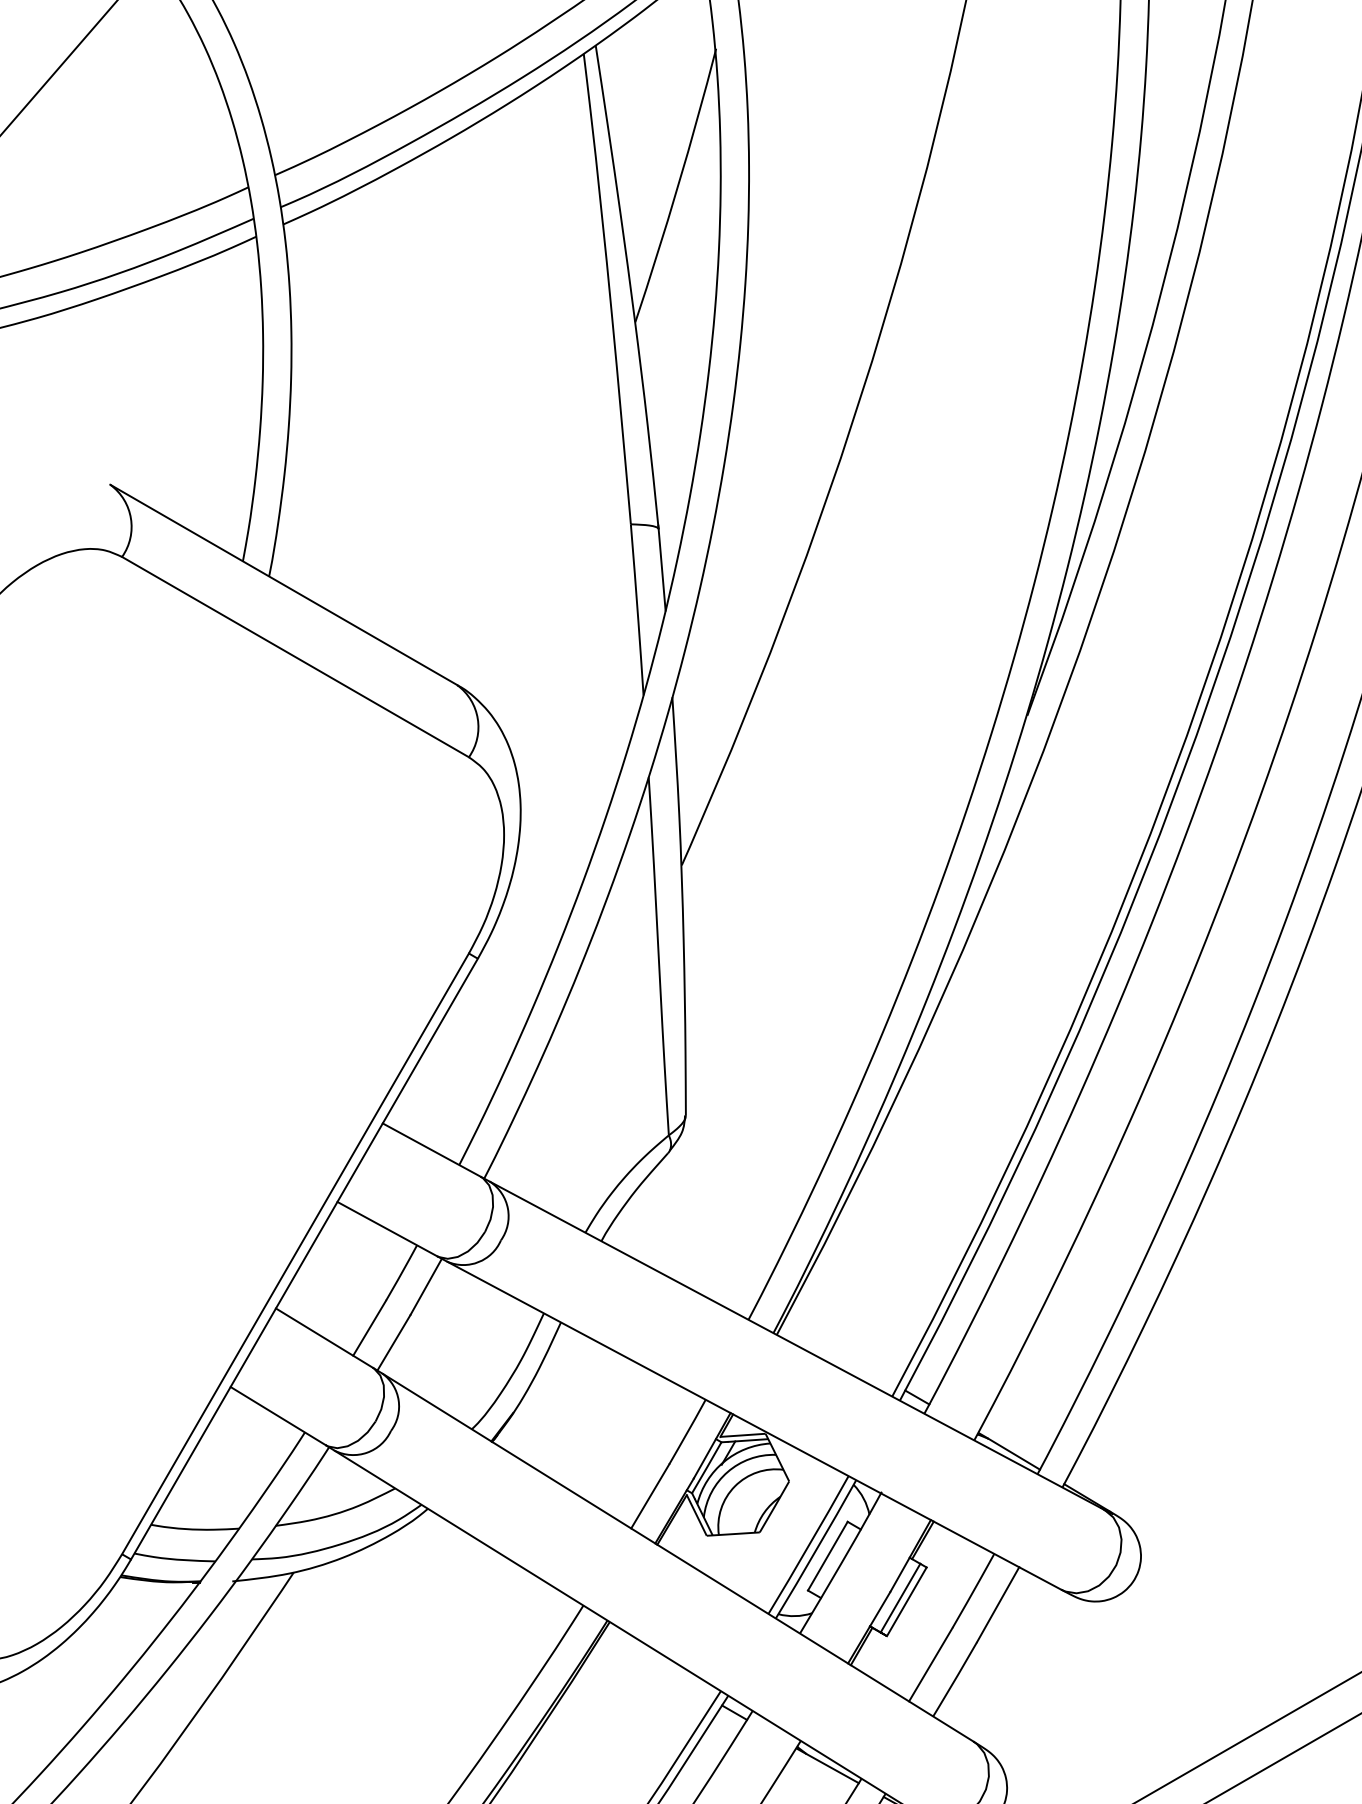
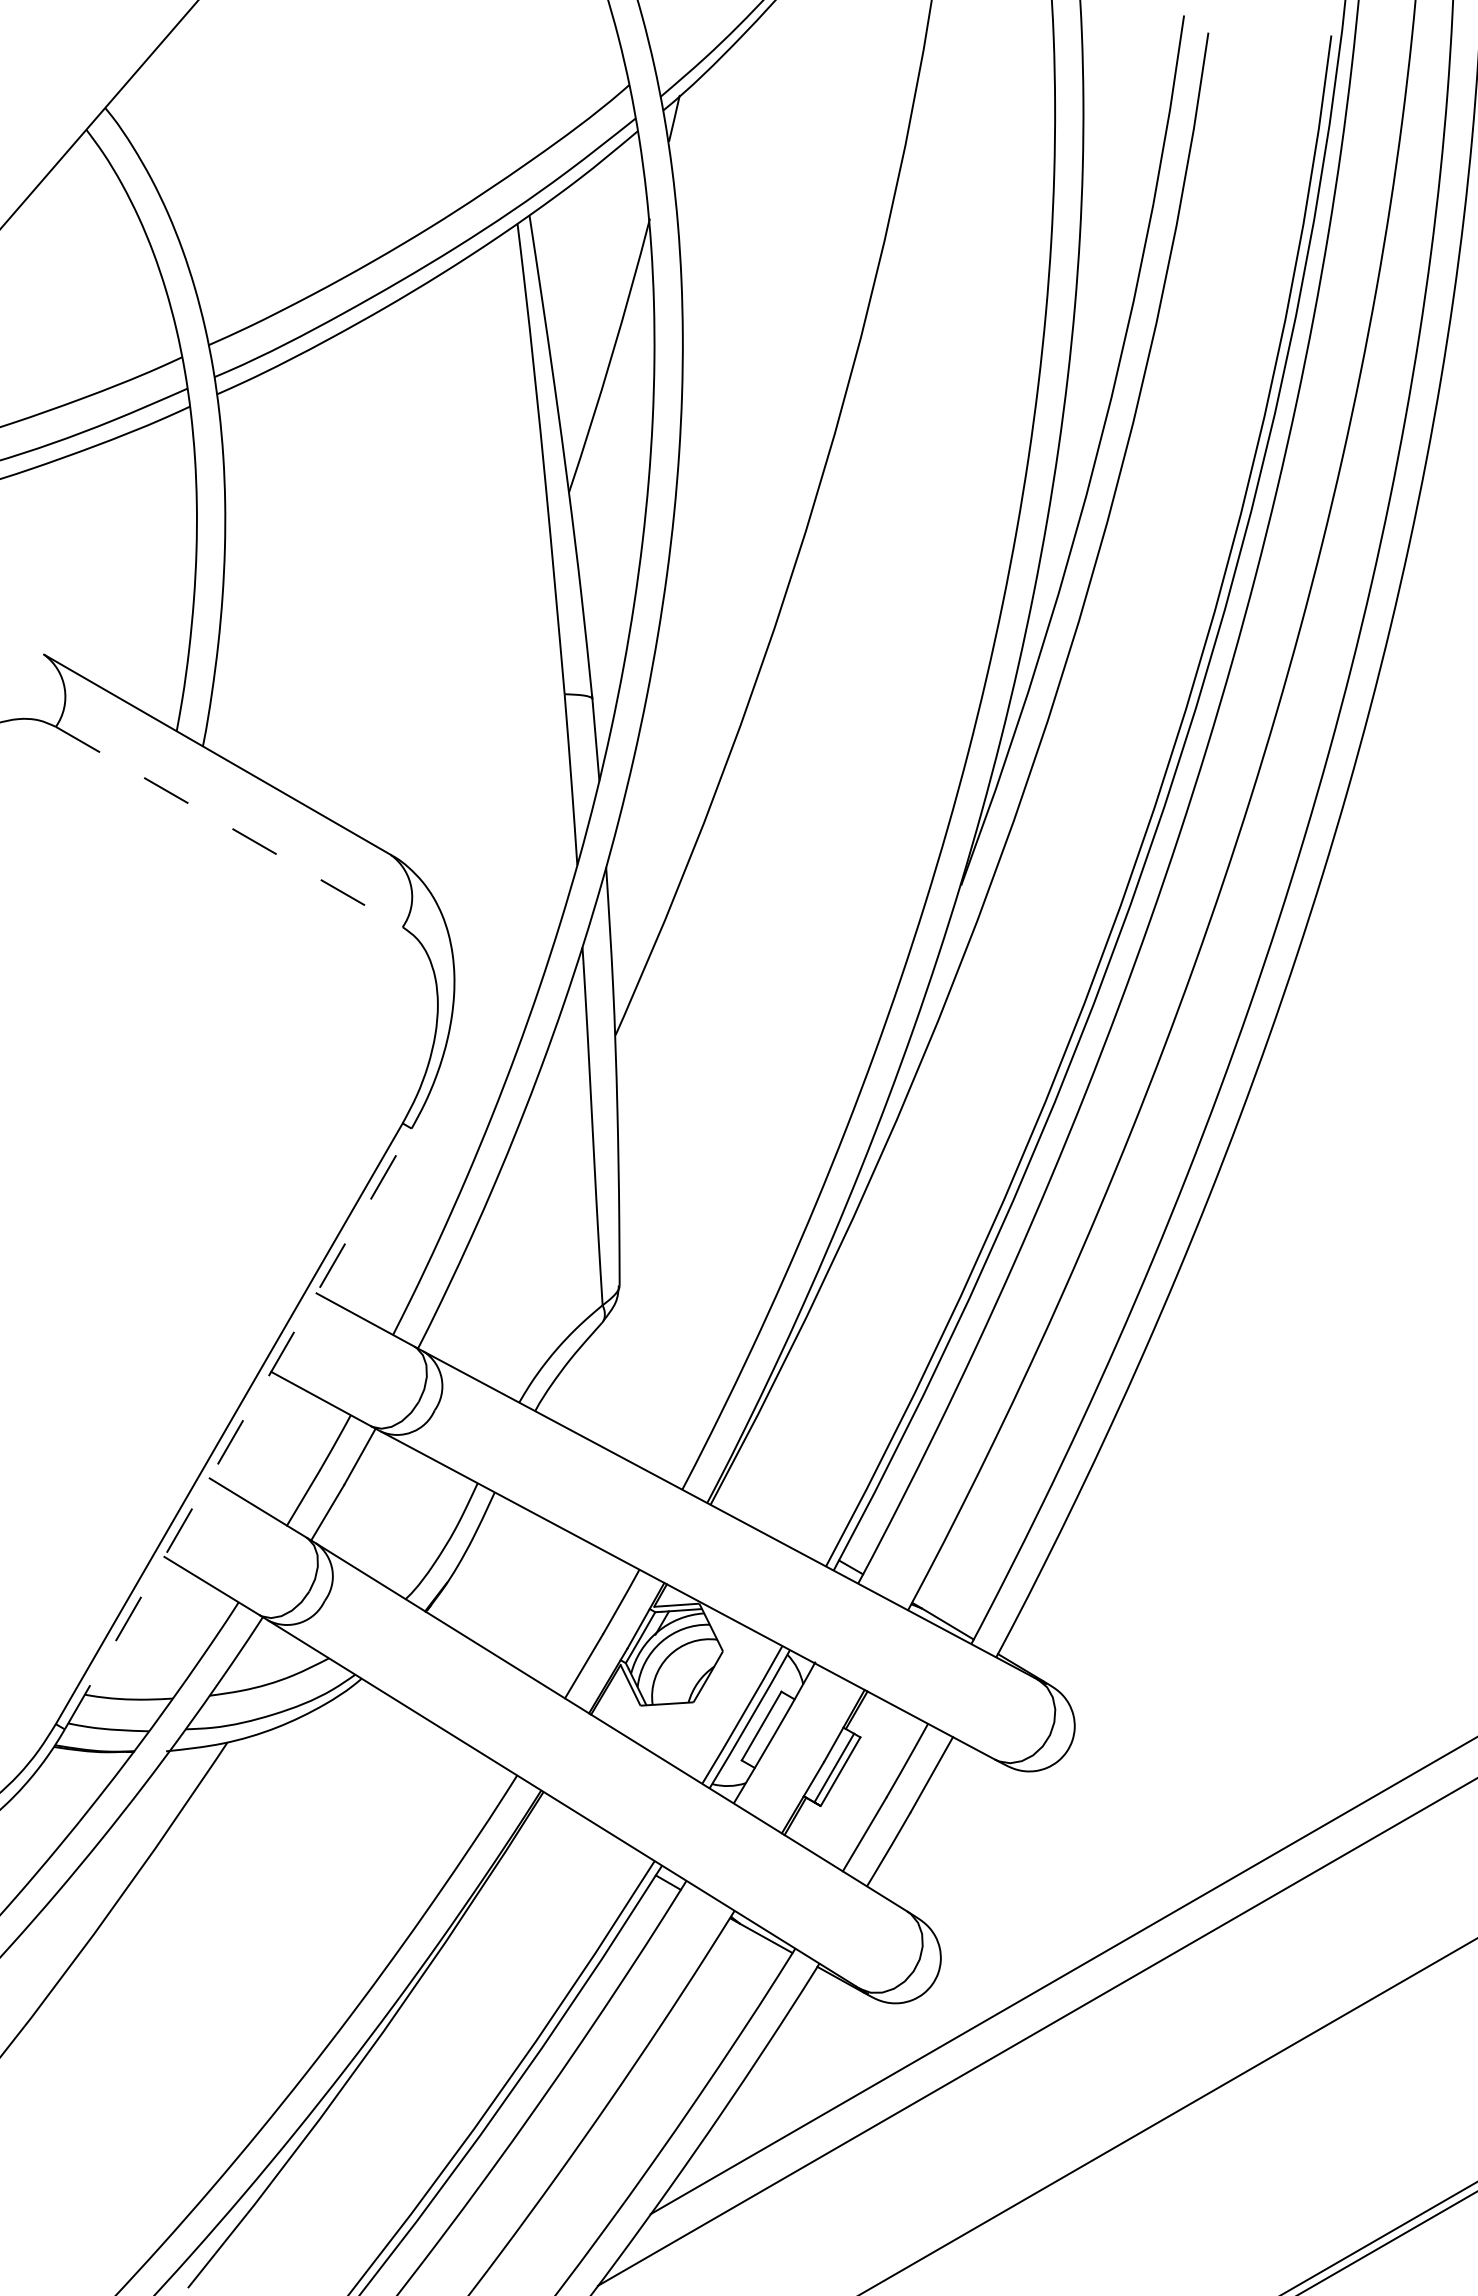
line: (295, 657) -> (229, 827), solid -> dashed
line: (304, 1258) -> (238, 1428), solid -> dashed

